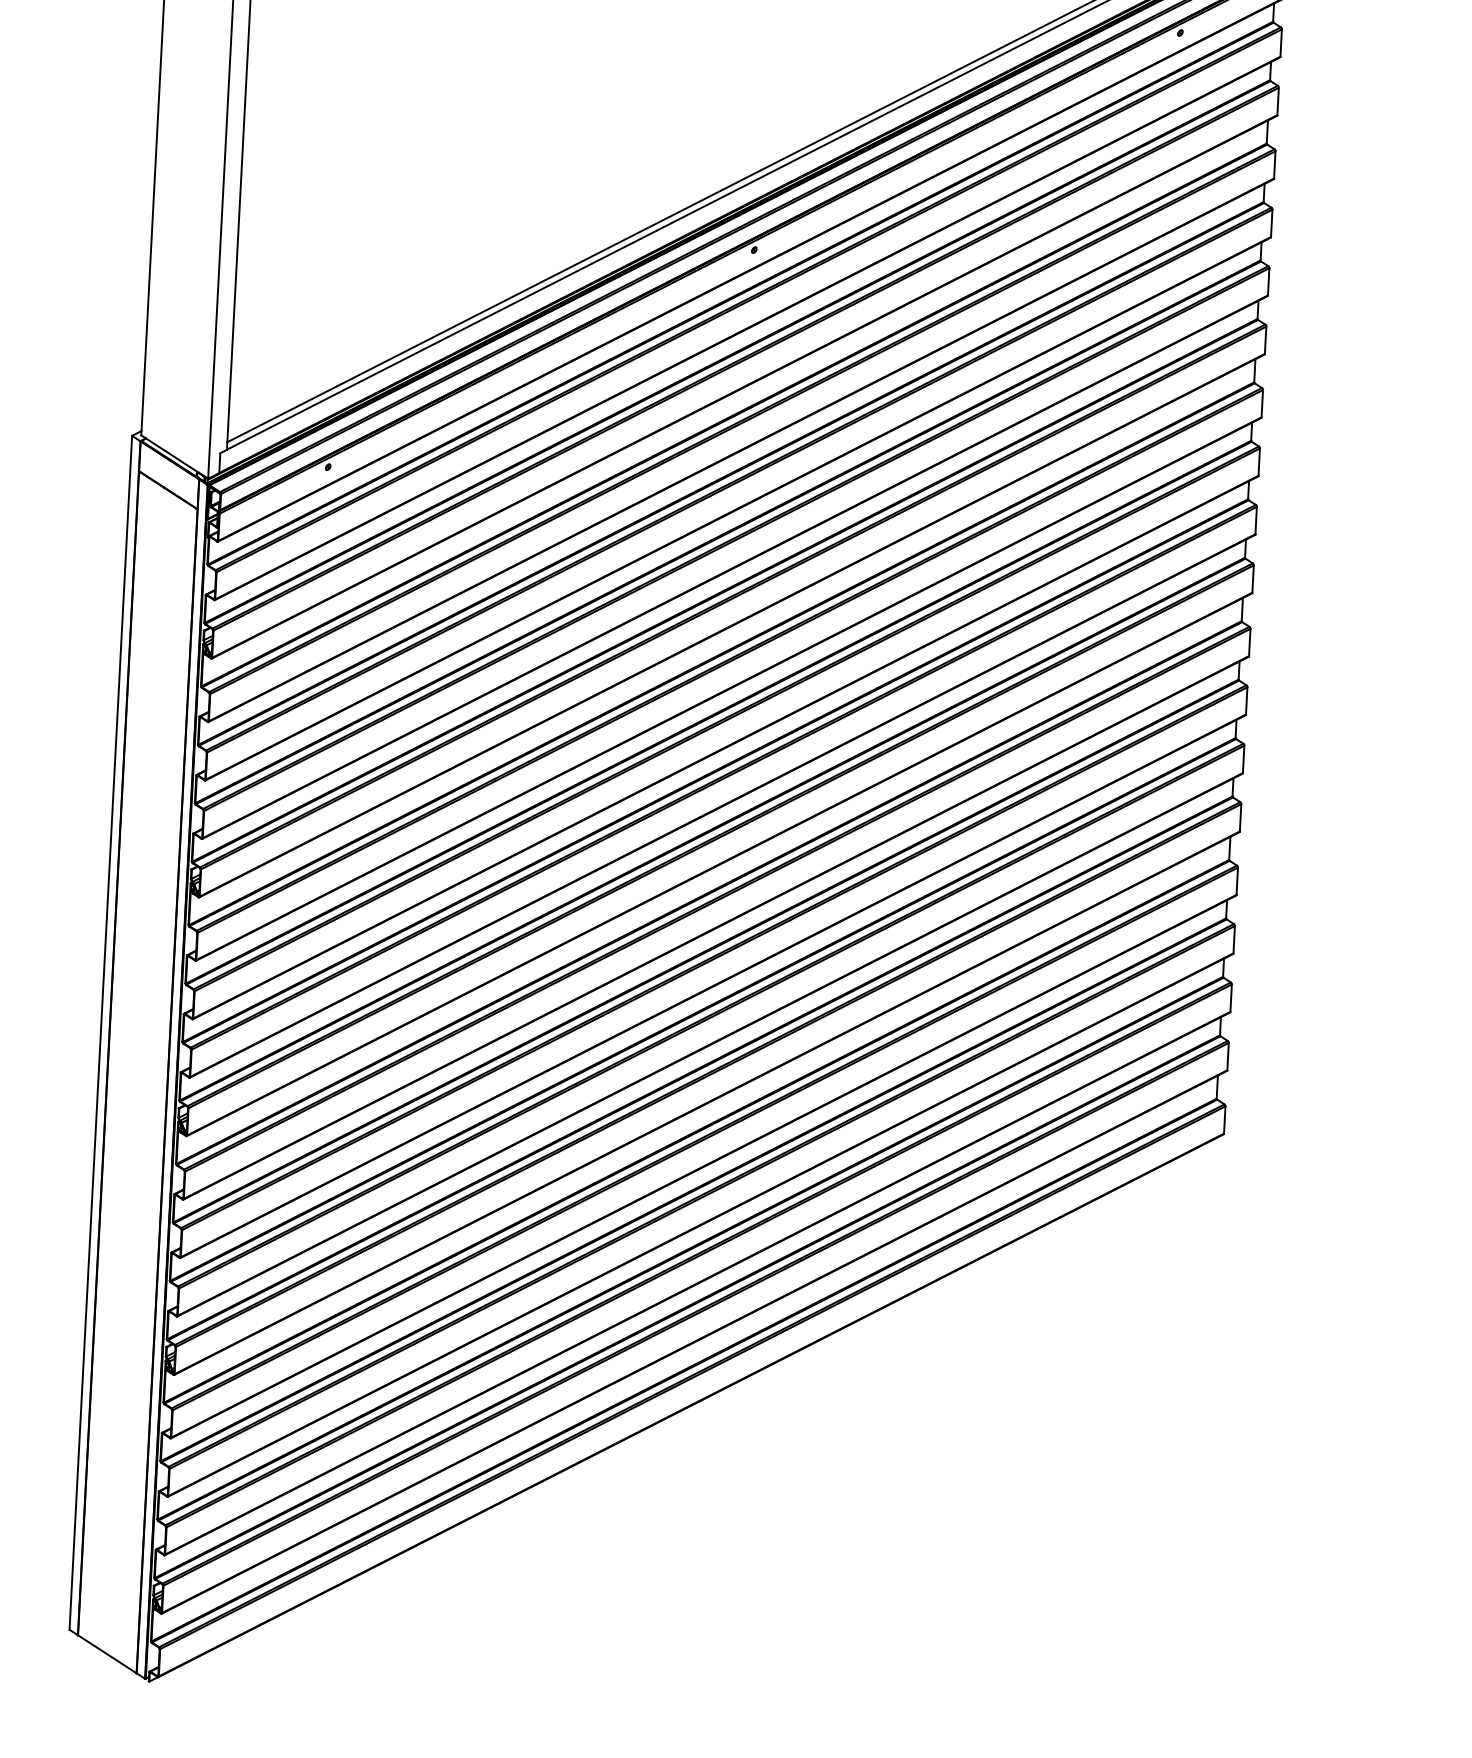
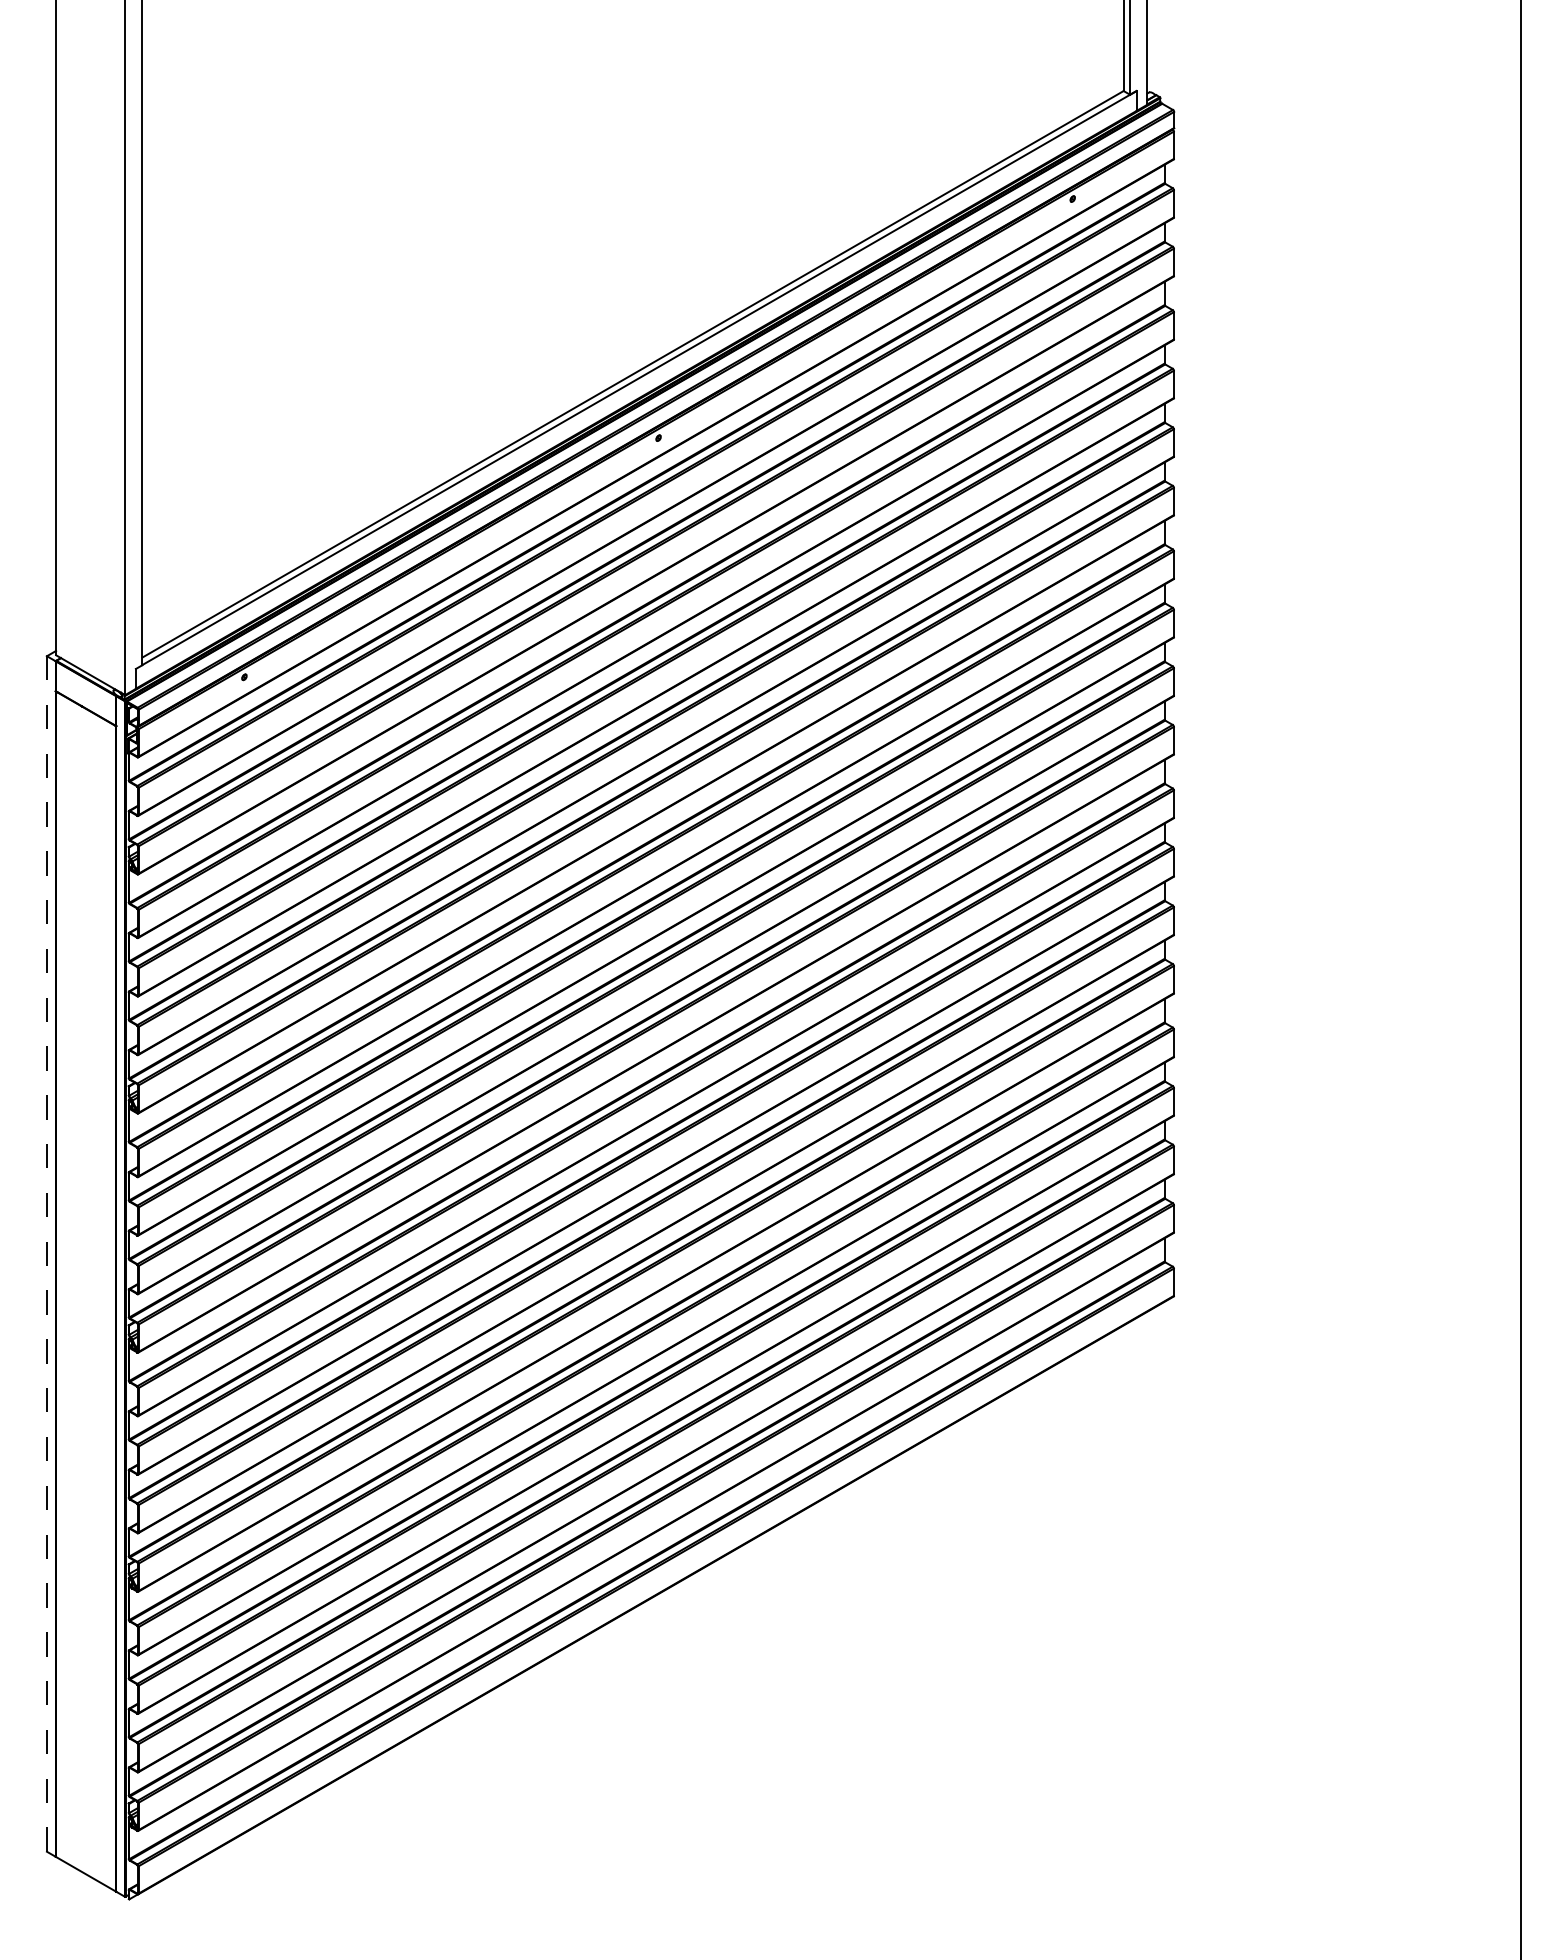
line: (100, 1032) -> (46, 1253), solid -> dashed

